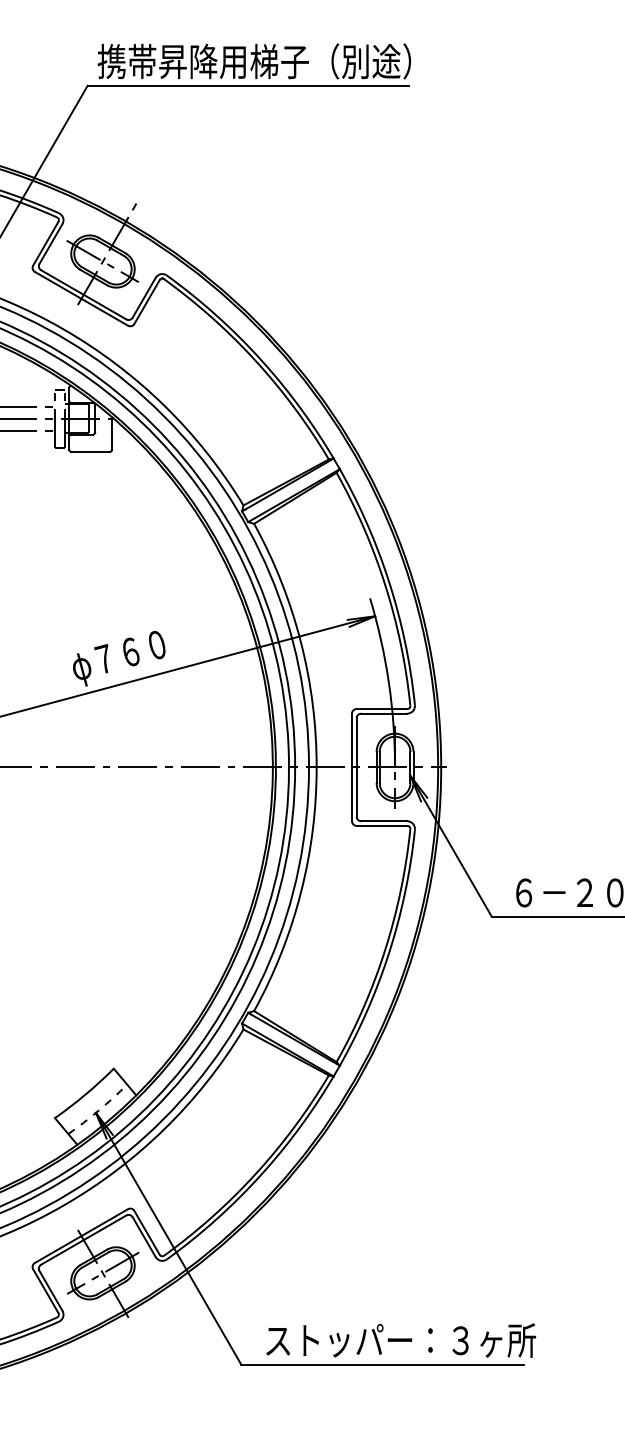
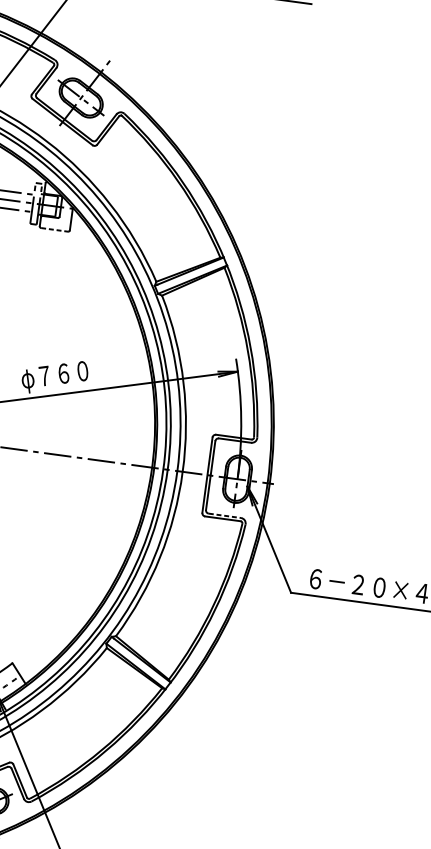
line: (91, 451) -> (55, 229), solid -> dashed
line: (384, 821) -> (225, 516), solid -> dashed

